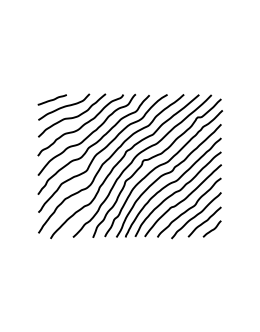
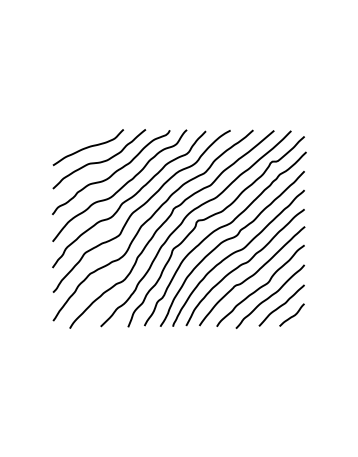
curve: (52, 99) -> (72, 137), removed

